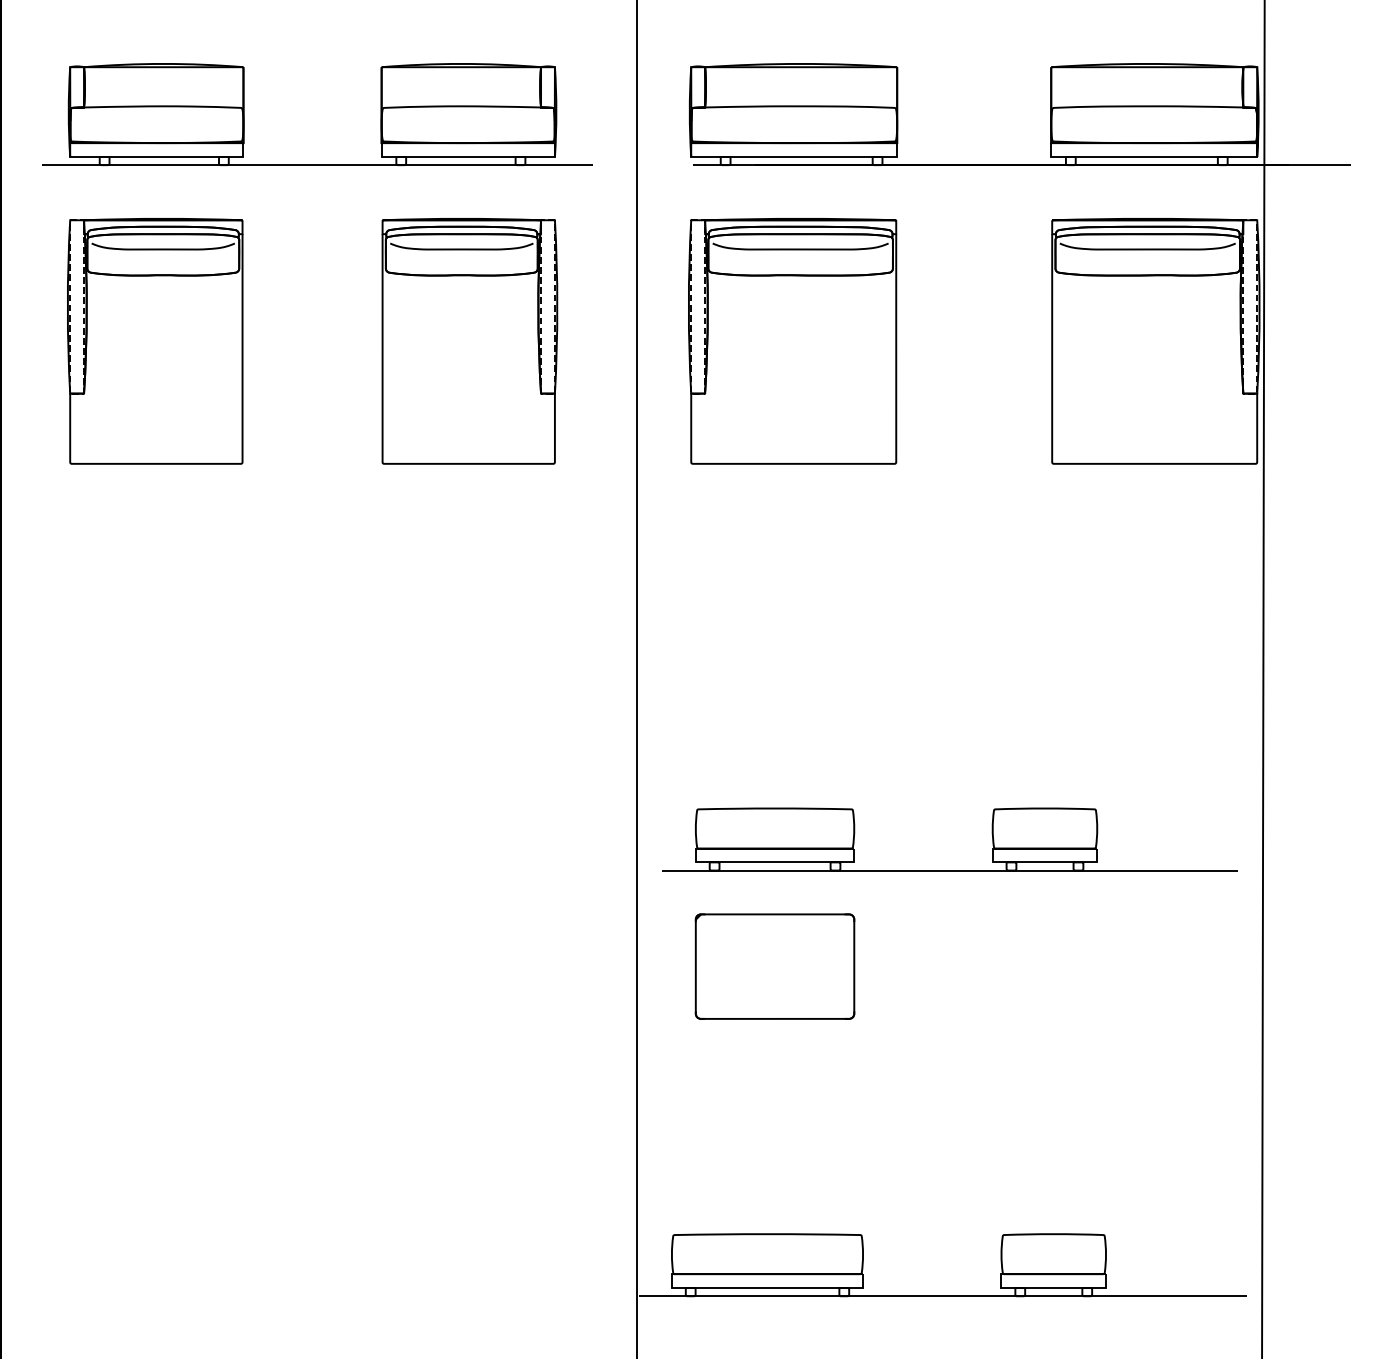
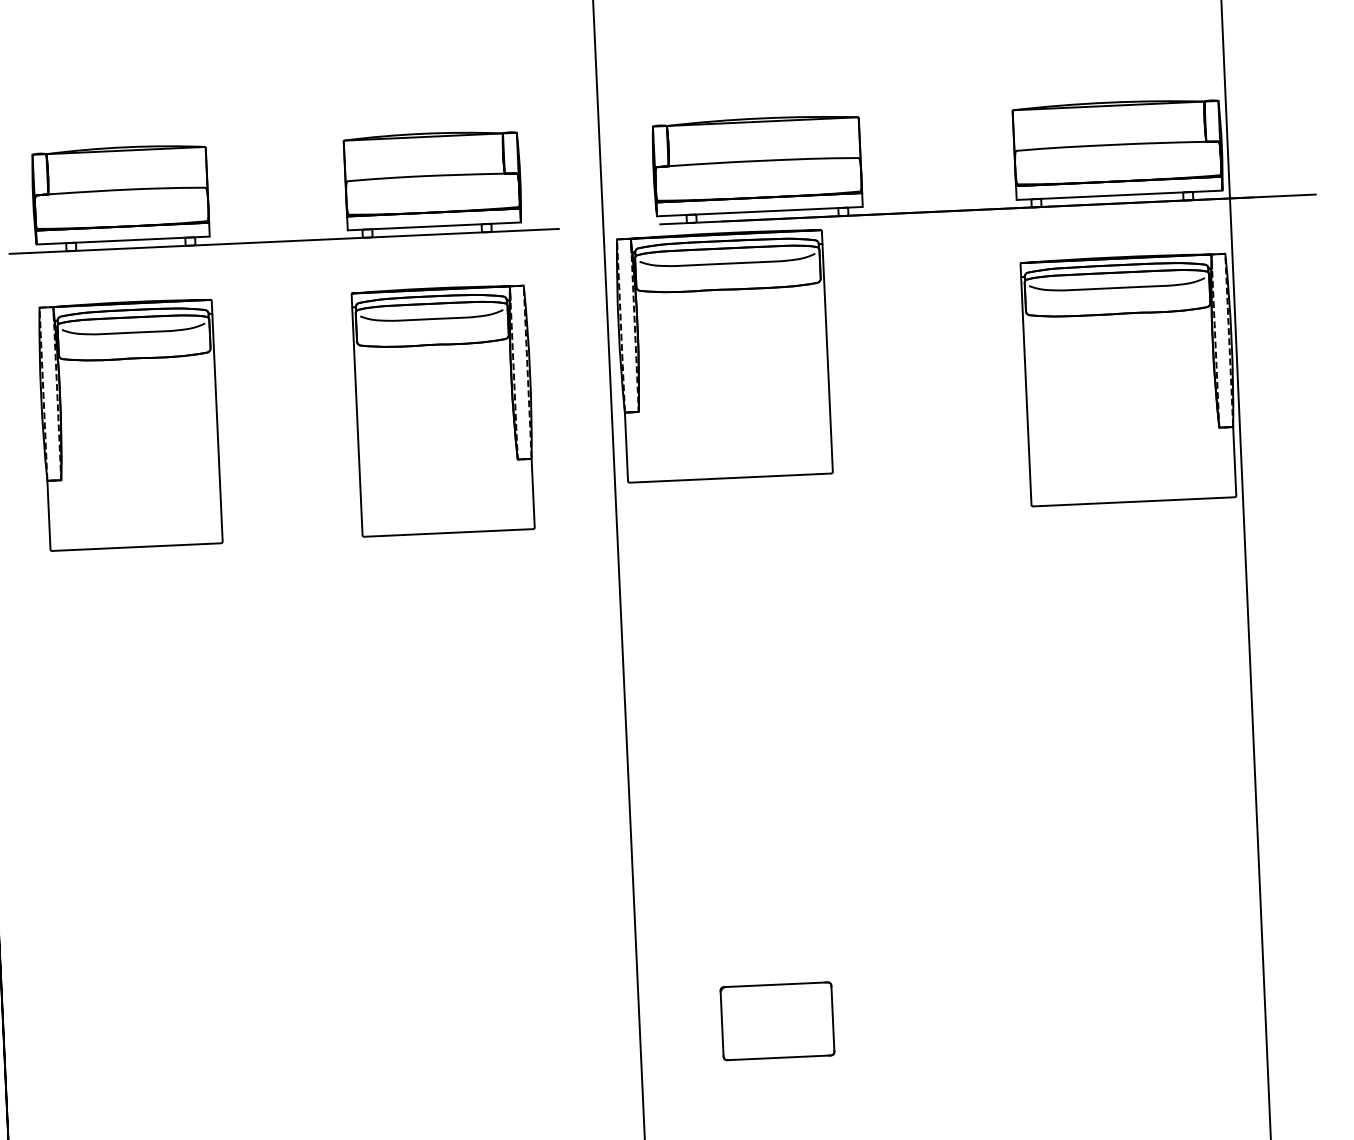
part: (792, 341) -> (723, 355), moved
part: (949, 870) -> (947, 917), removed
part: (774, 966) -> (776, 1021), size x0.7

